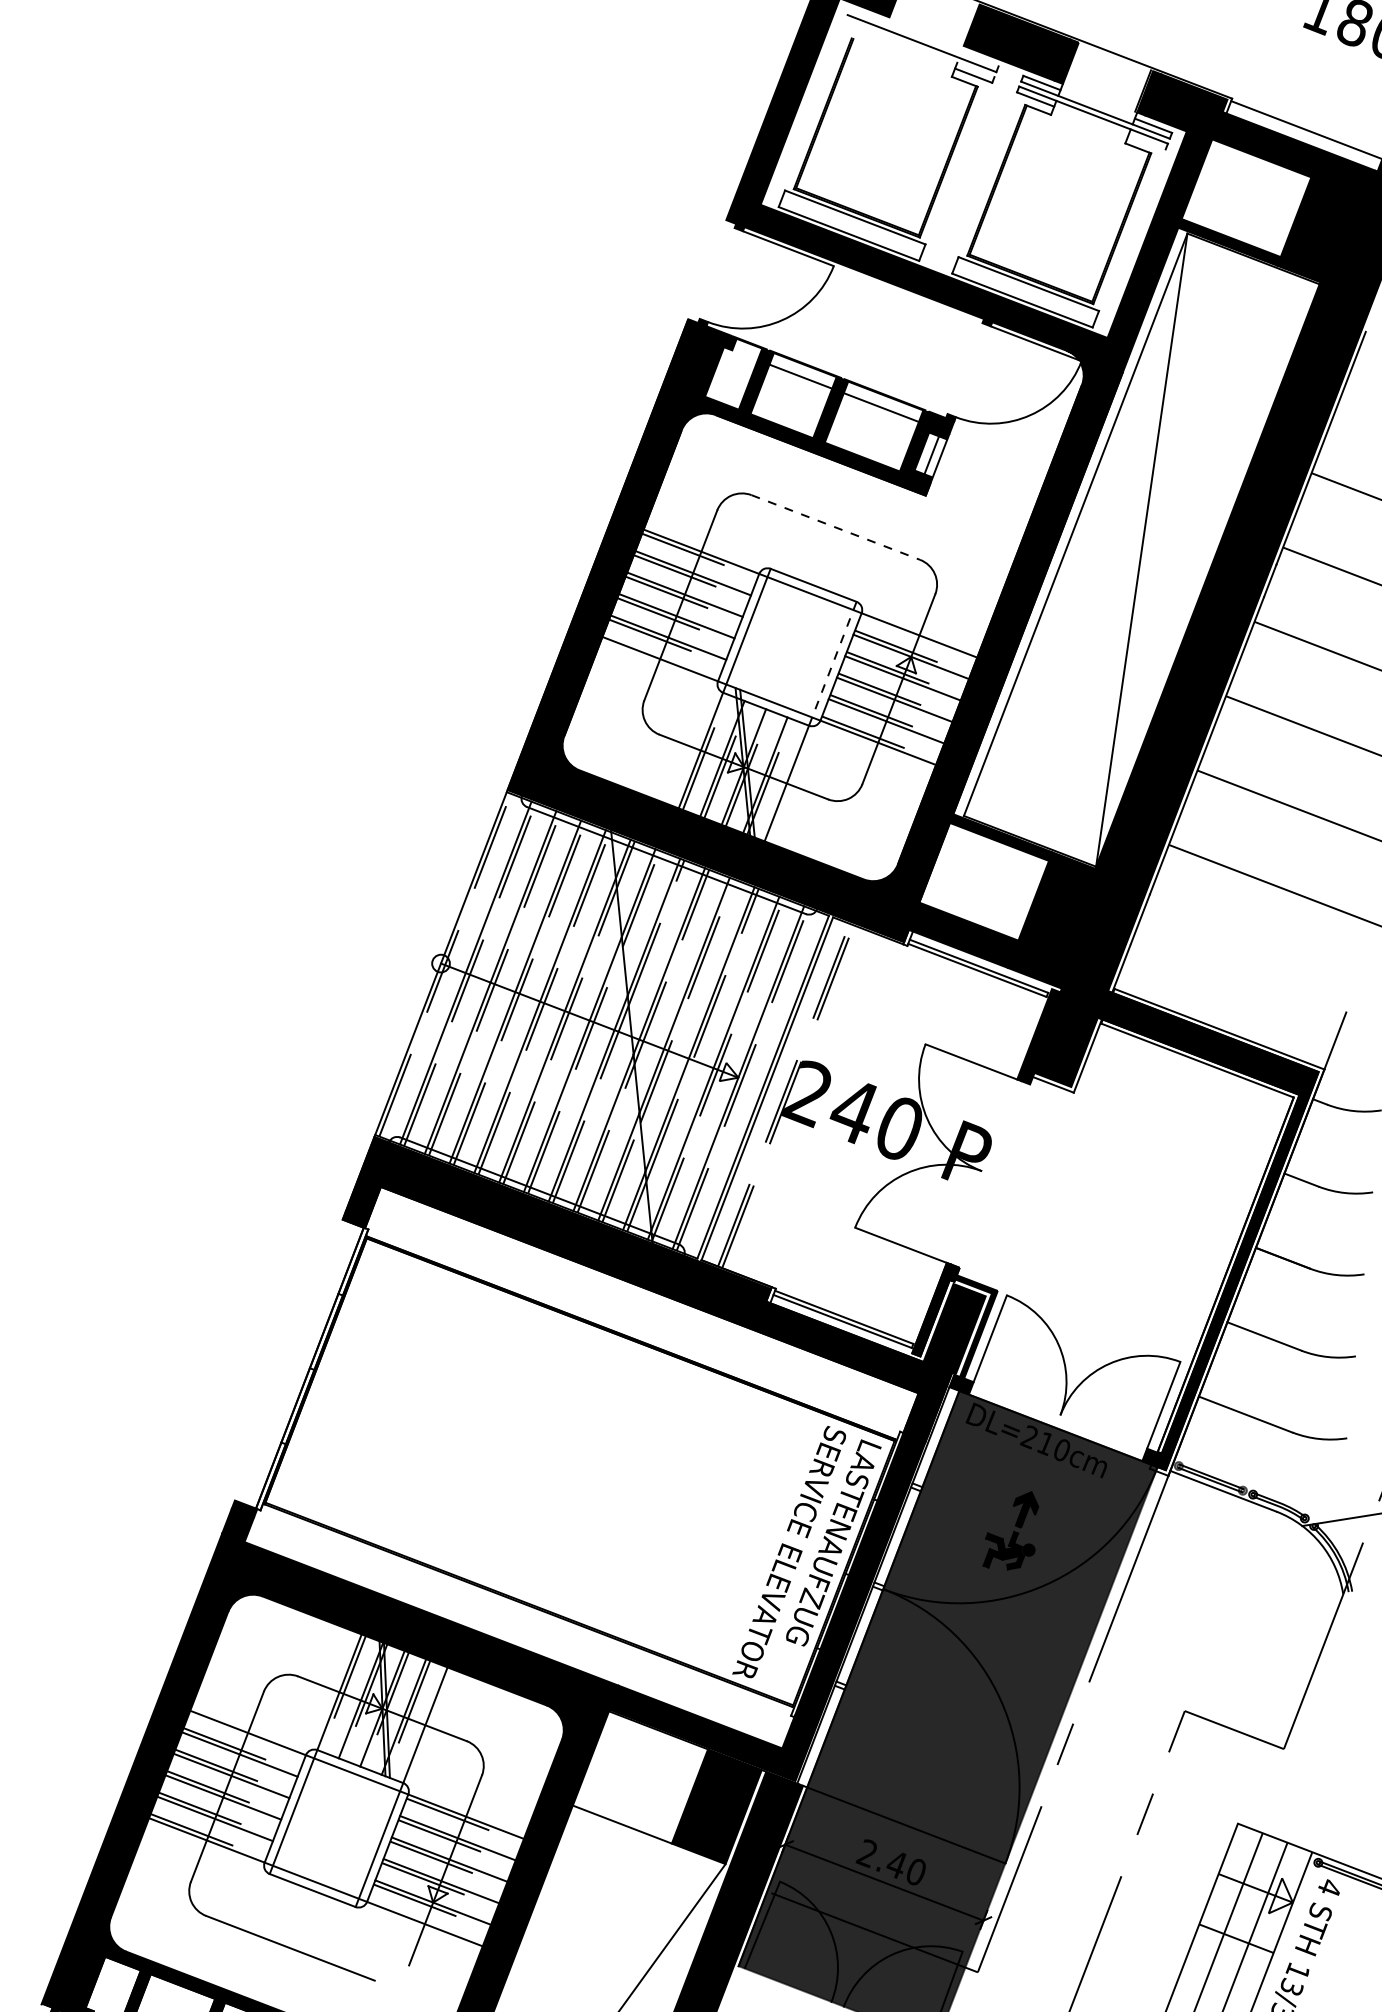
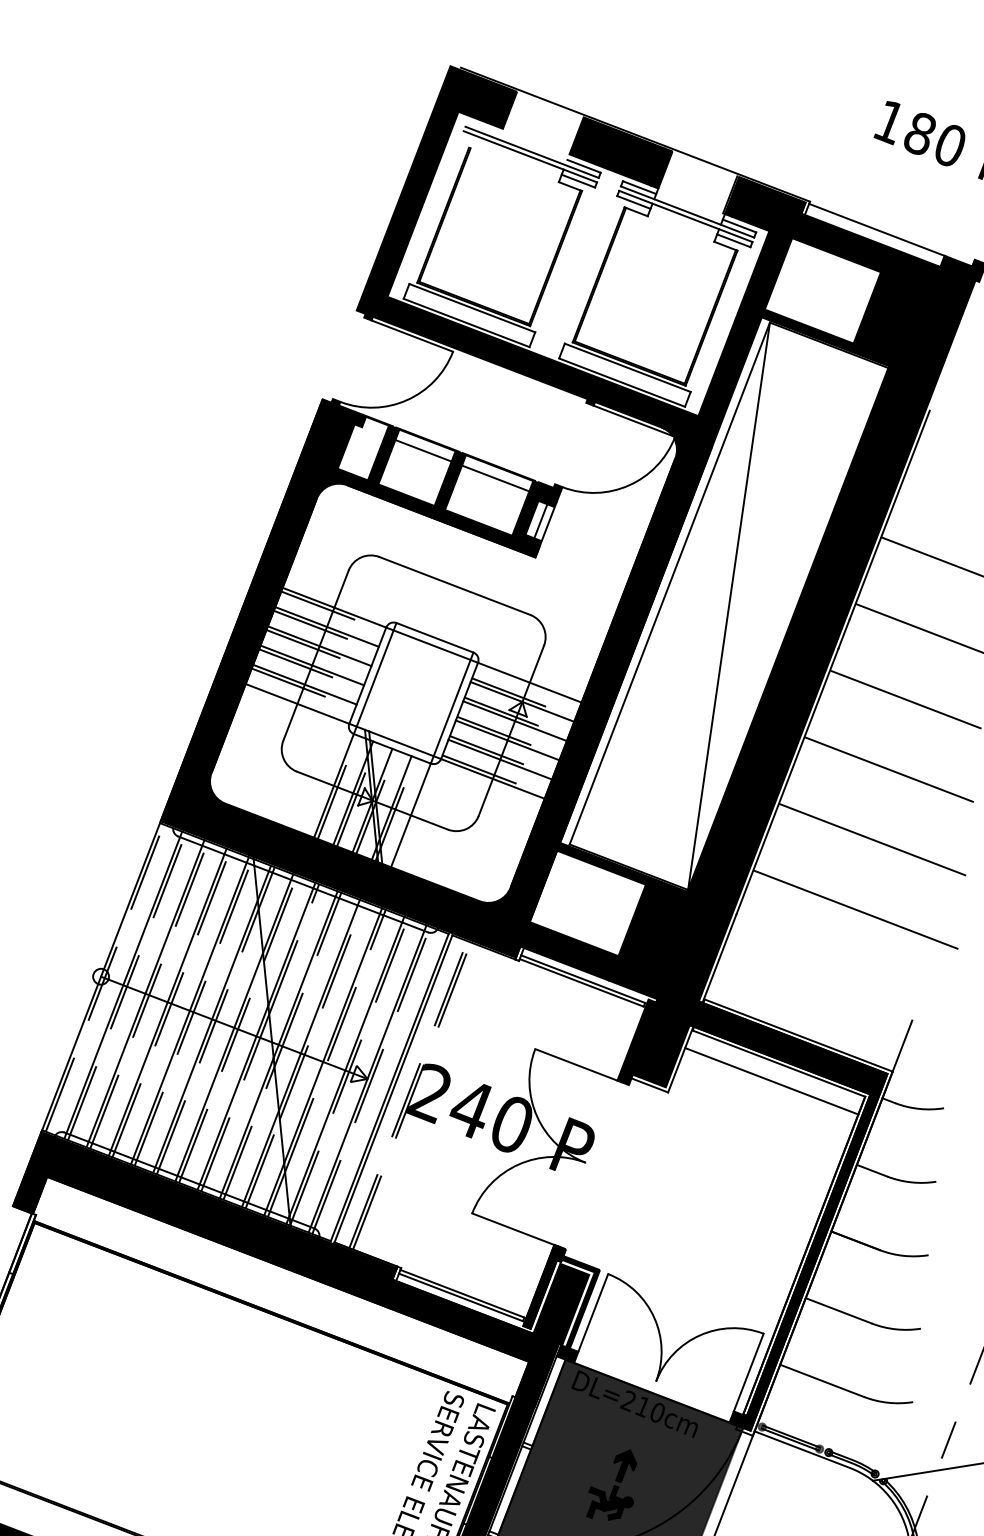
line: (919, 48) -> (529, 156), added
line: (979, 59) -> (583, 166), added
line: (1146, 142) -> (733, 240), added
line: (836, 527) -> (455, 585), dashed -> solid
line: (832, 664) -> (451, 708), dashed -> solid
line: (1189, 1080) -> (771, 1081), added

